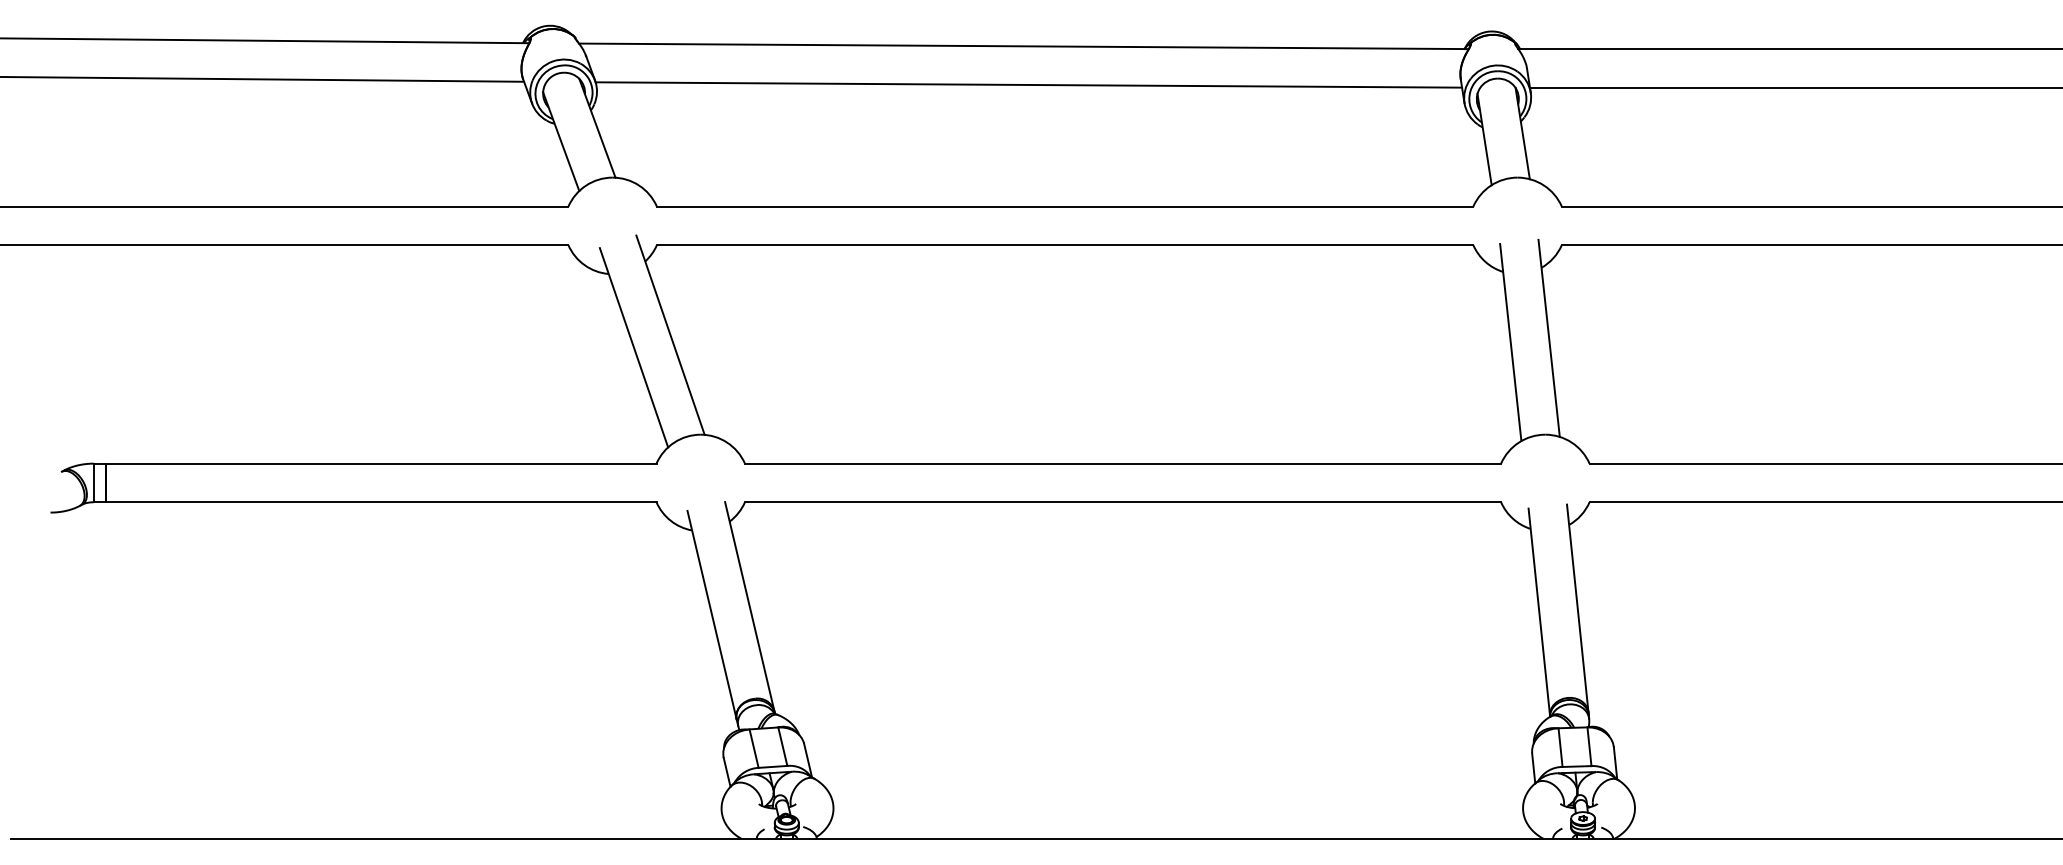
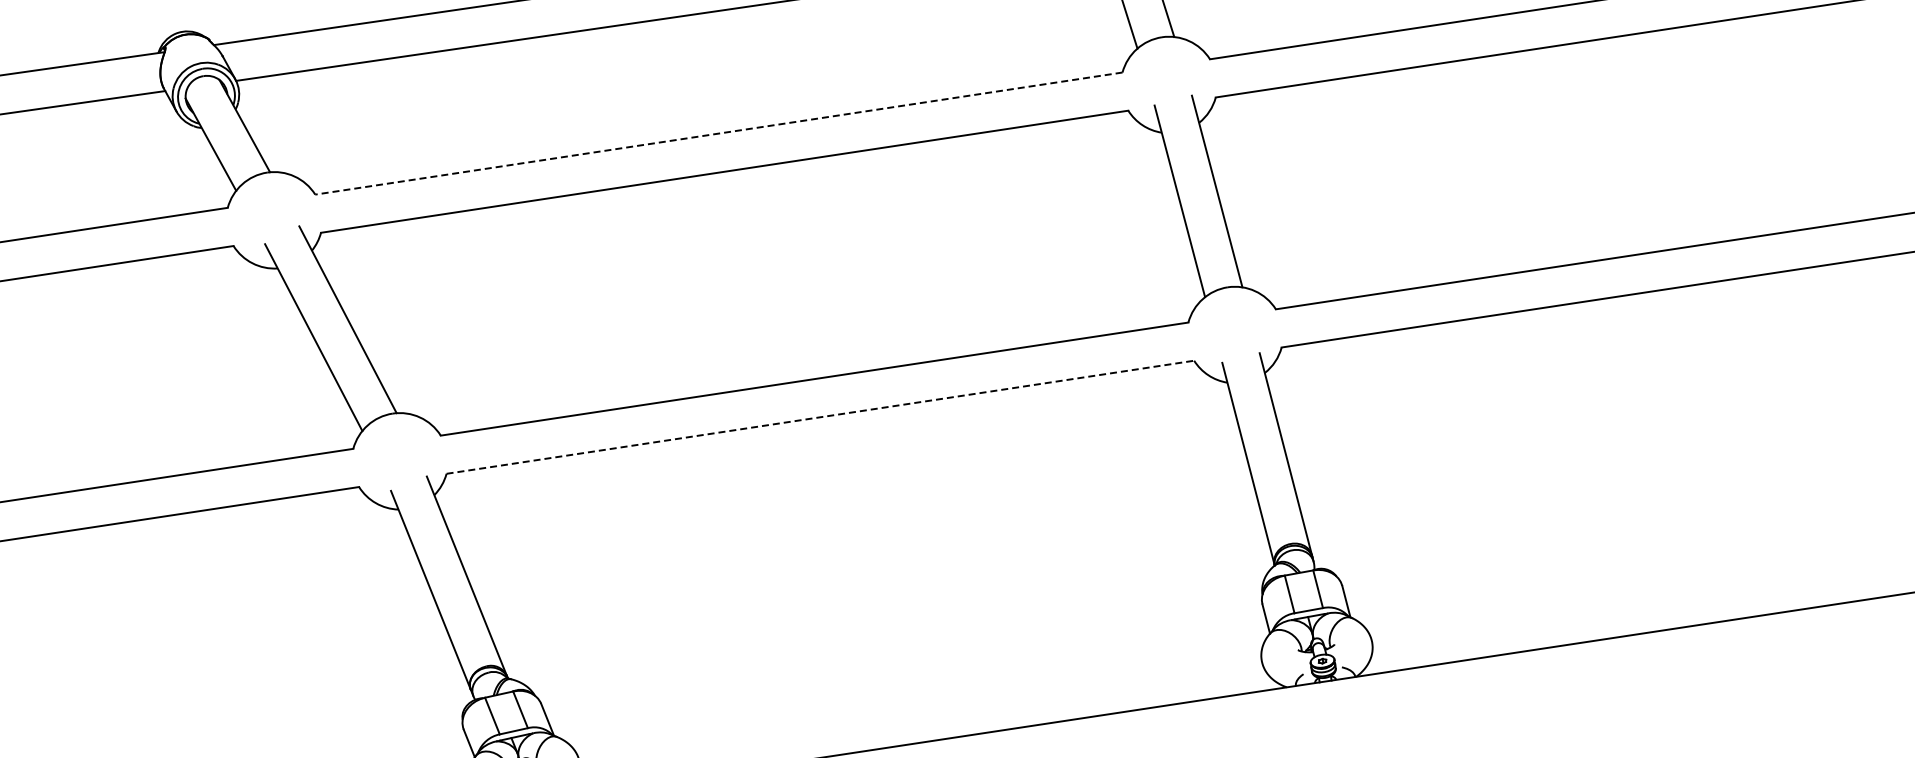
line: (1064, 206) -> (718, 133), solid -> dashed
line: (1123, 502) -> (820, 417), solid -> dashed

